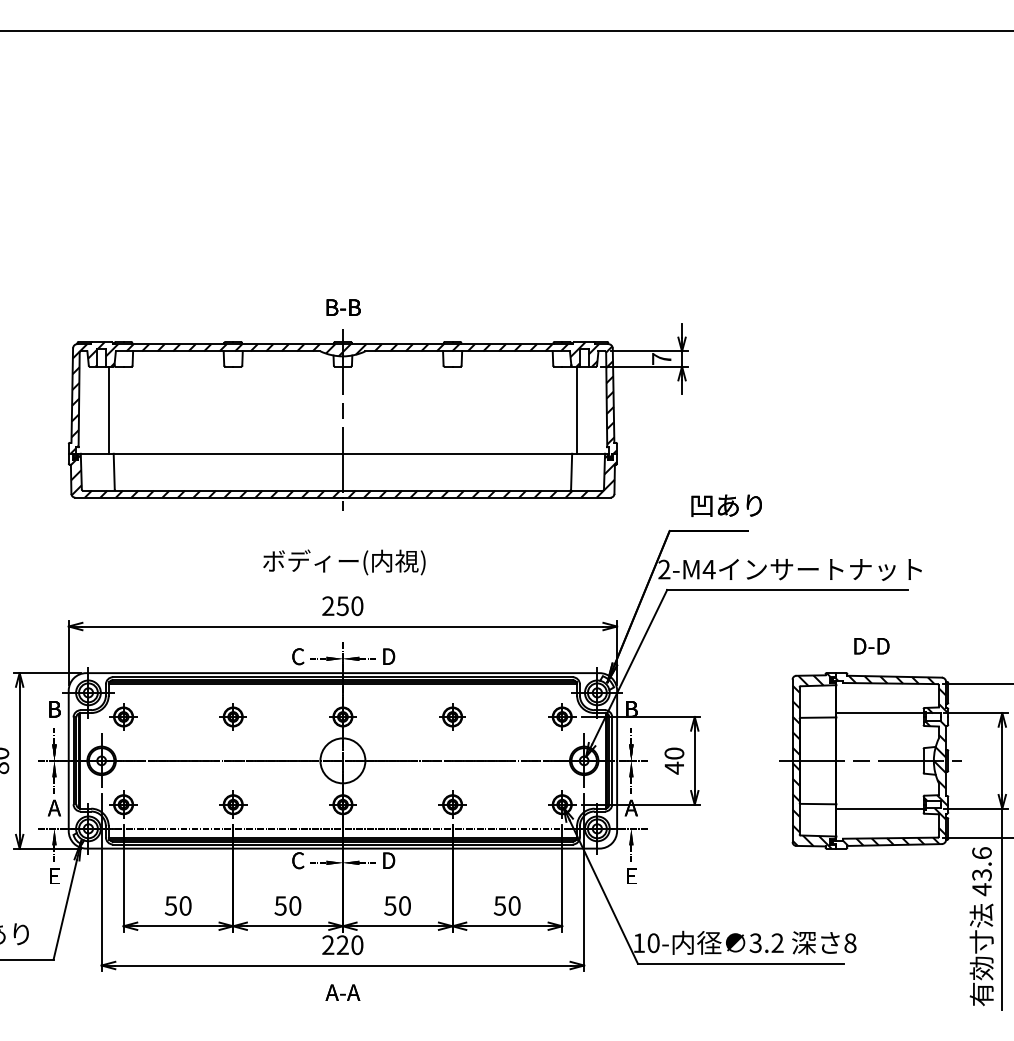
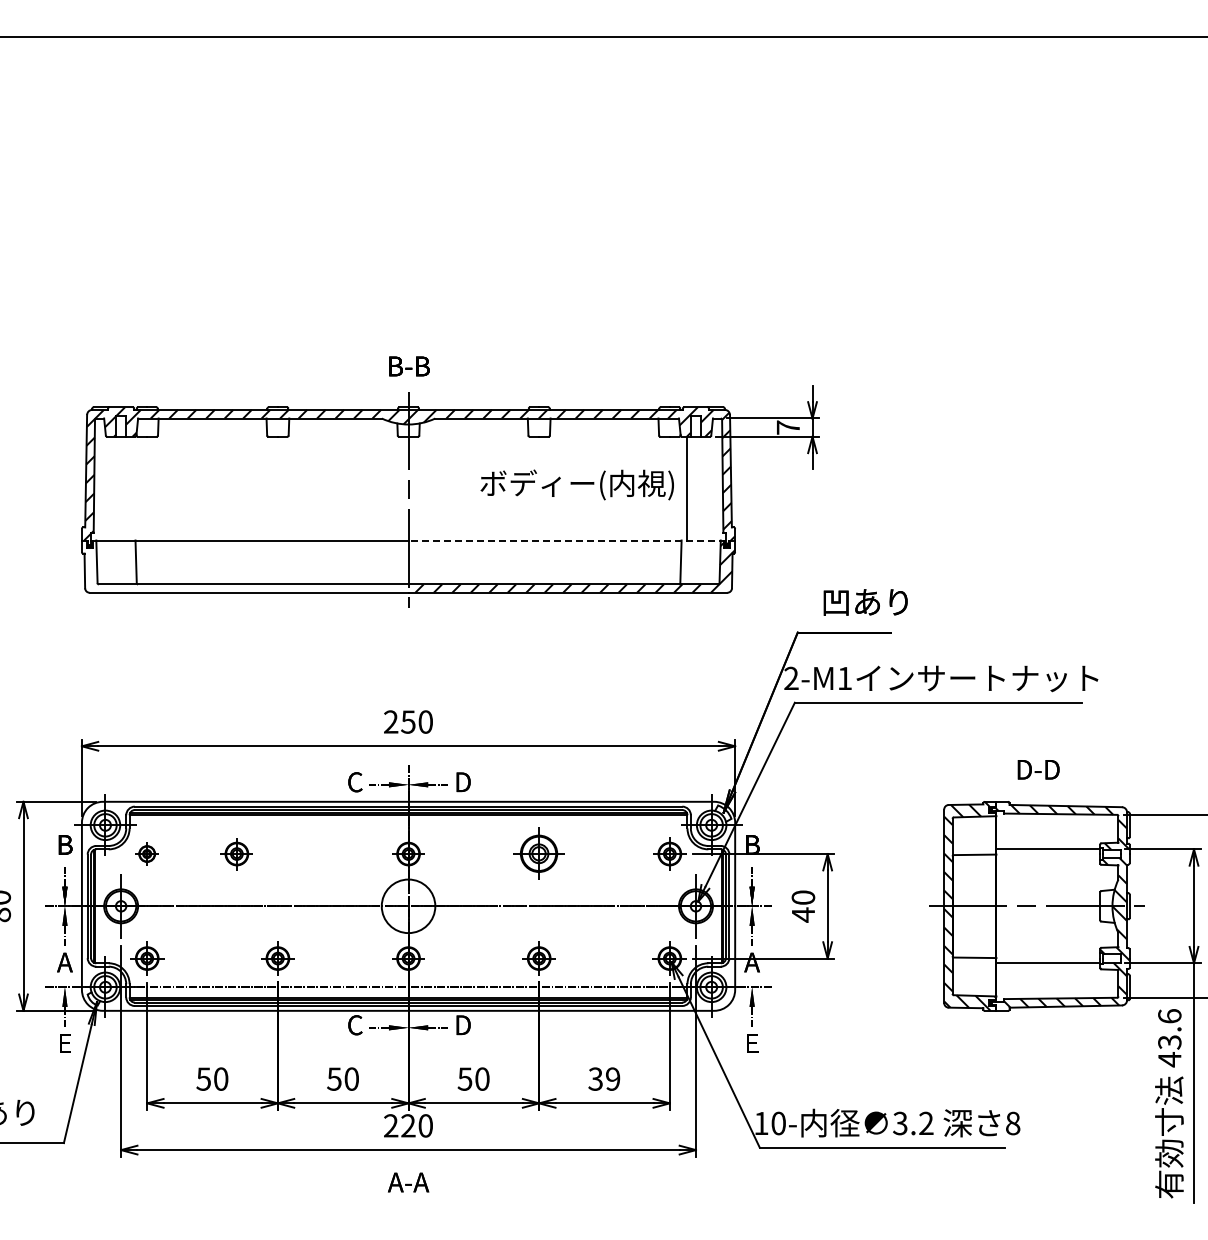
line: (108, 410) -> (129, 488), removed
line: (476, 453) -> (567, 540), solid -> dashed
hatch: (205, 476) -> (244, 567), removed
text: (343, 562) -> (576, 484), moved
text: (708, 569) -> (844, 678), 2-M4 -> 2-M1
part: (122, 716) -> (146, 853), size x0.7
part: (232, 717) -> (236, 854), moved
part: (452, 717) -> (539, 854), size x1.6
text: (507, 905) -> (604, 1078), 50 -> 39

